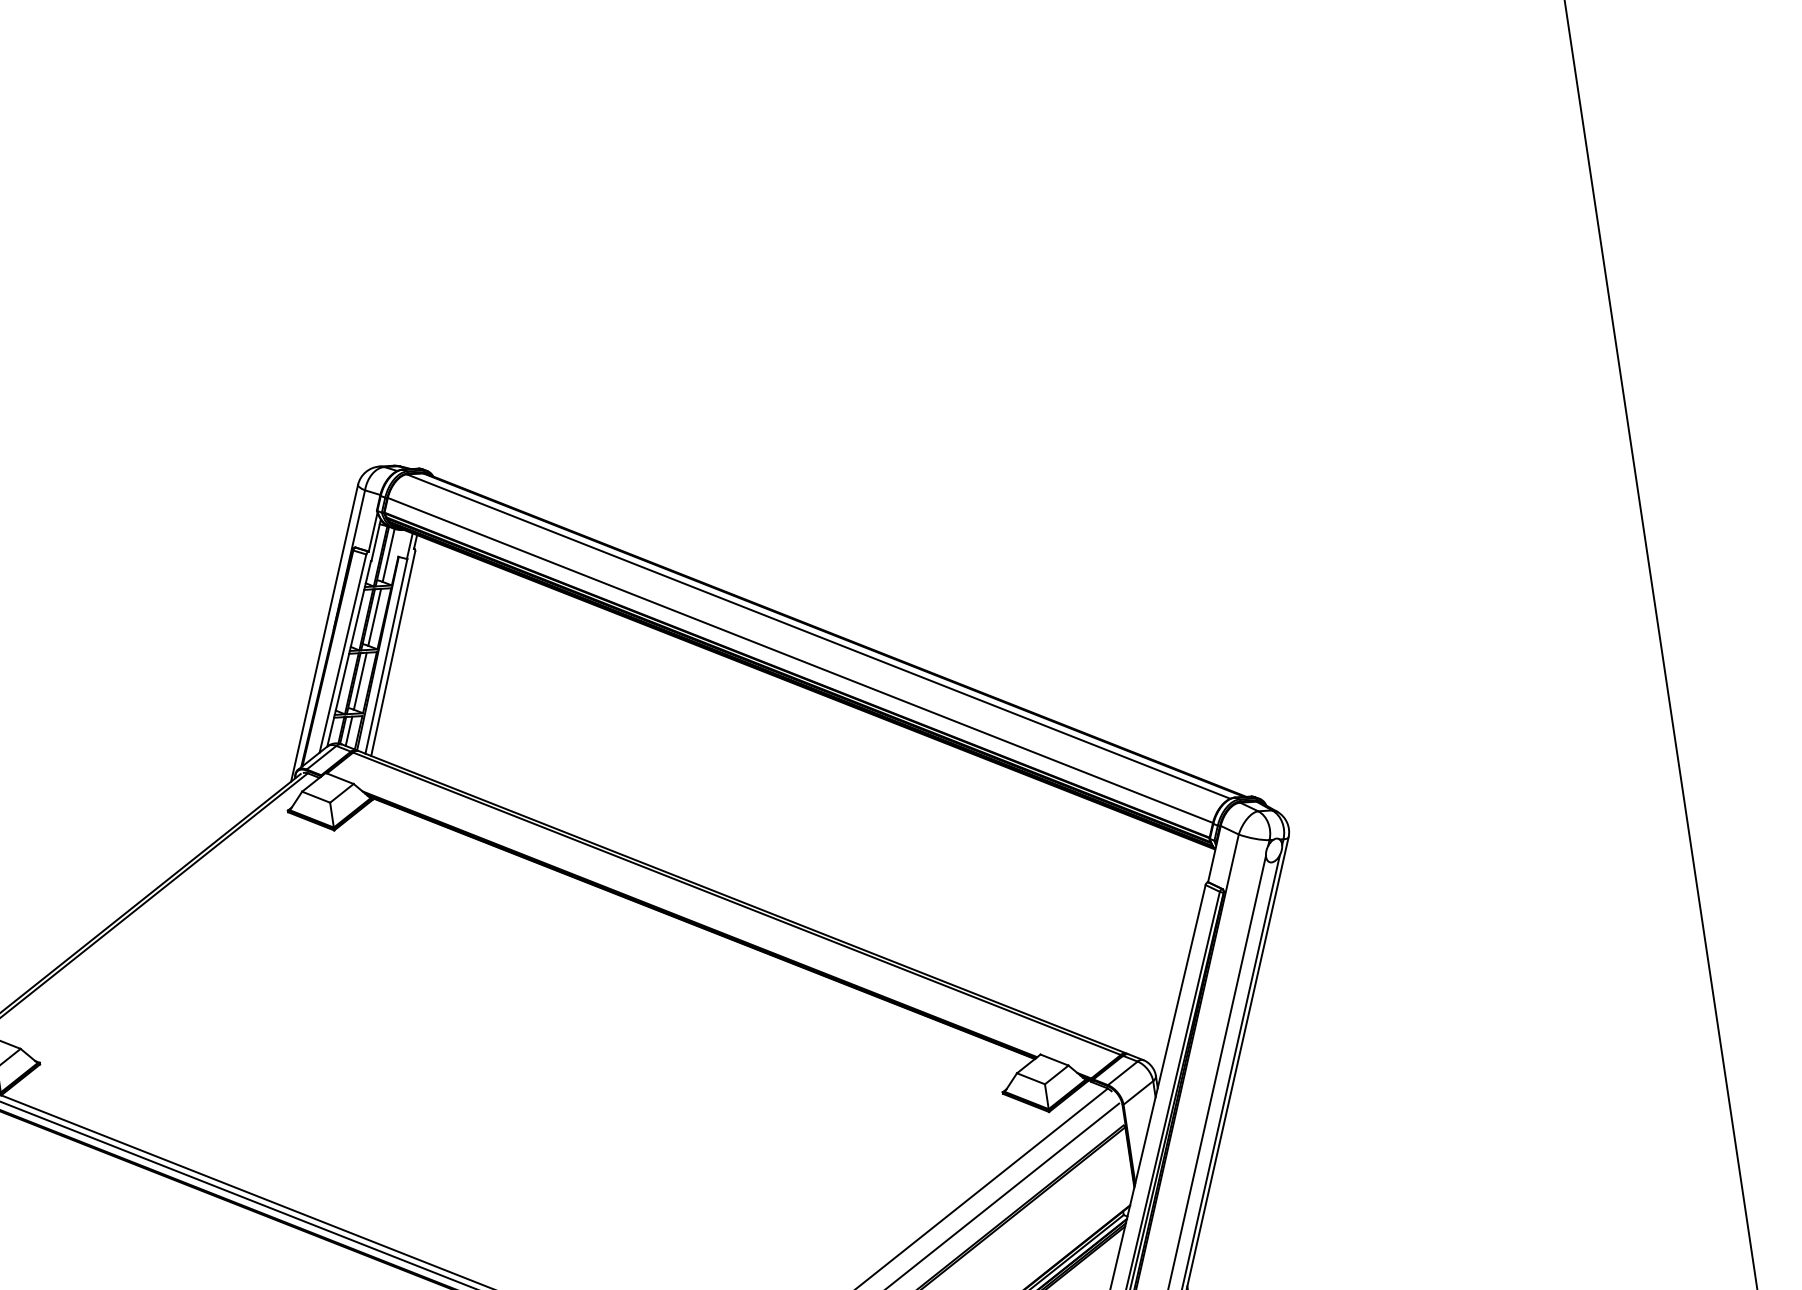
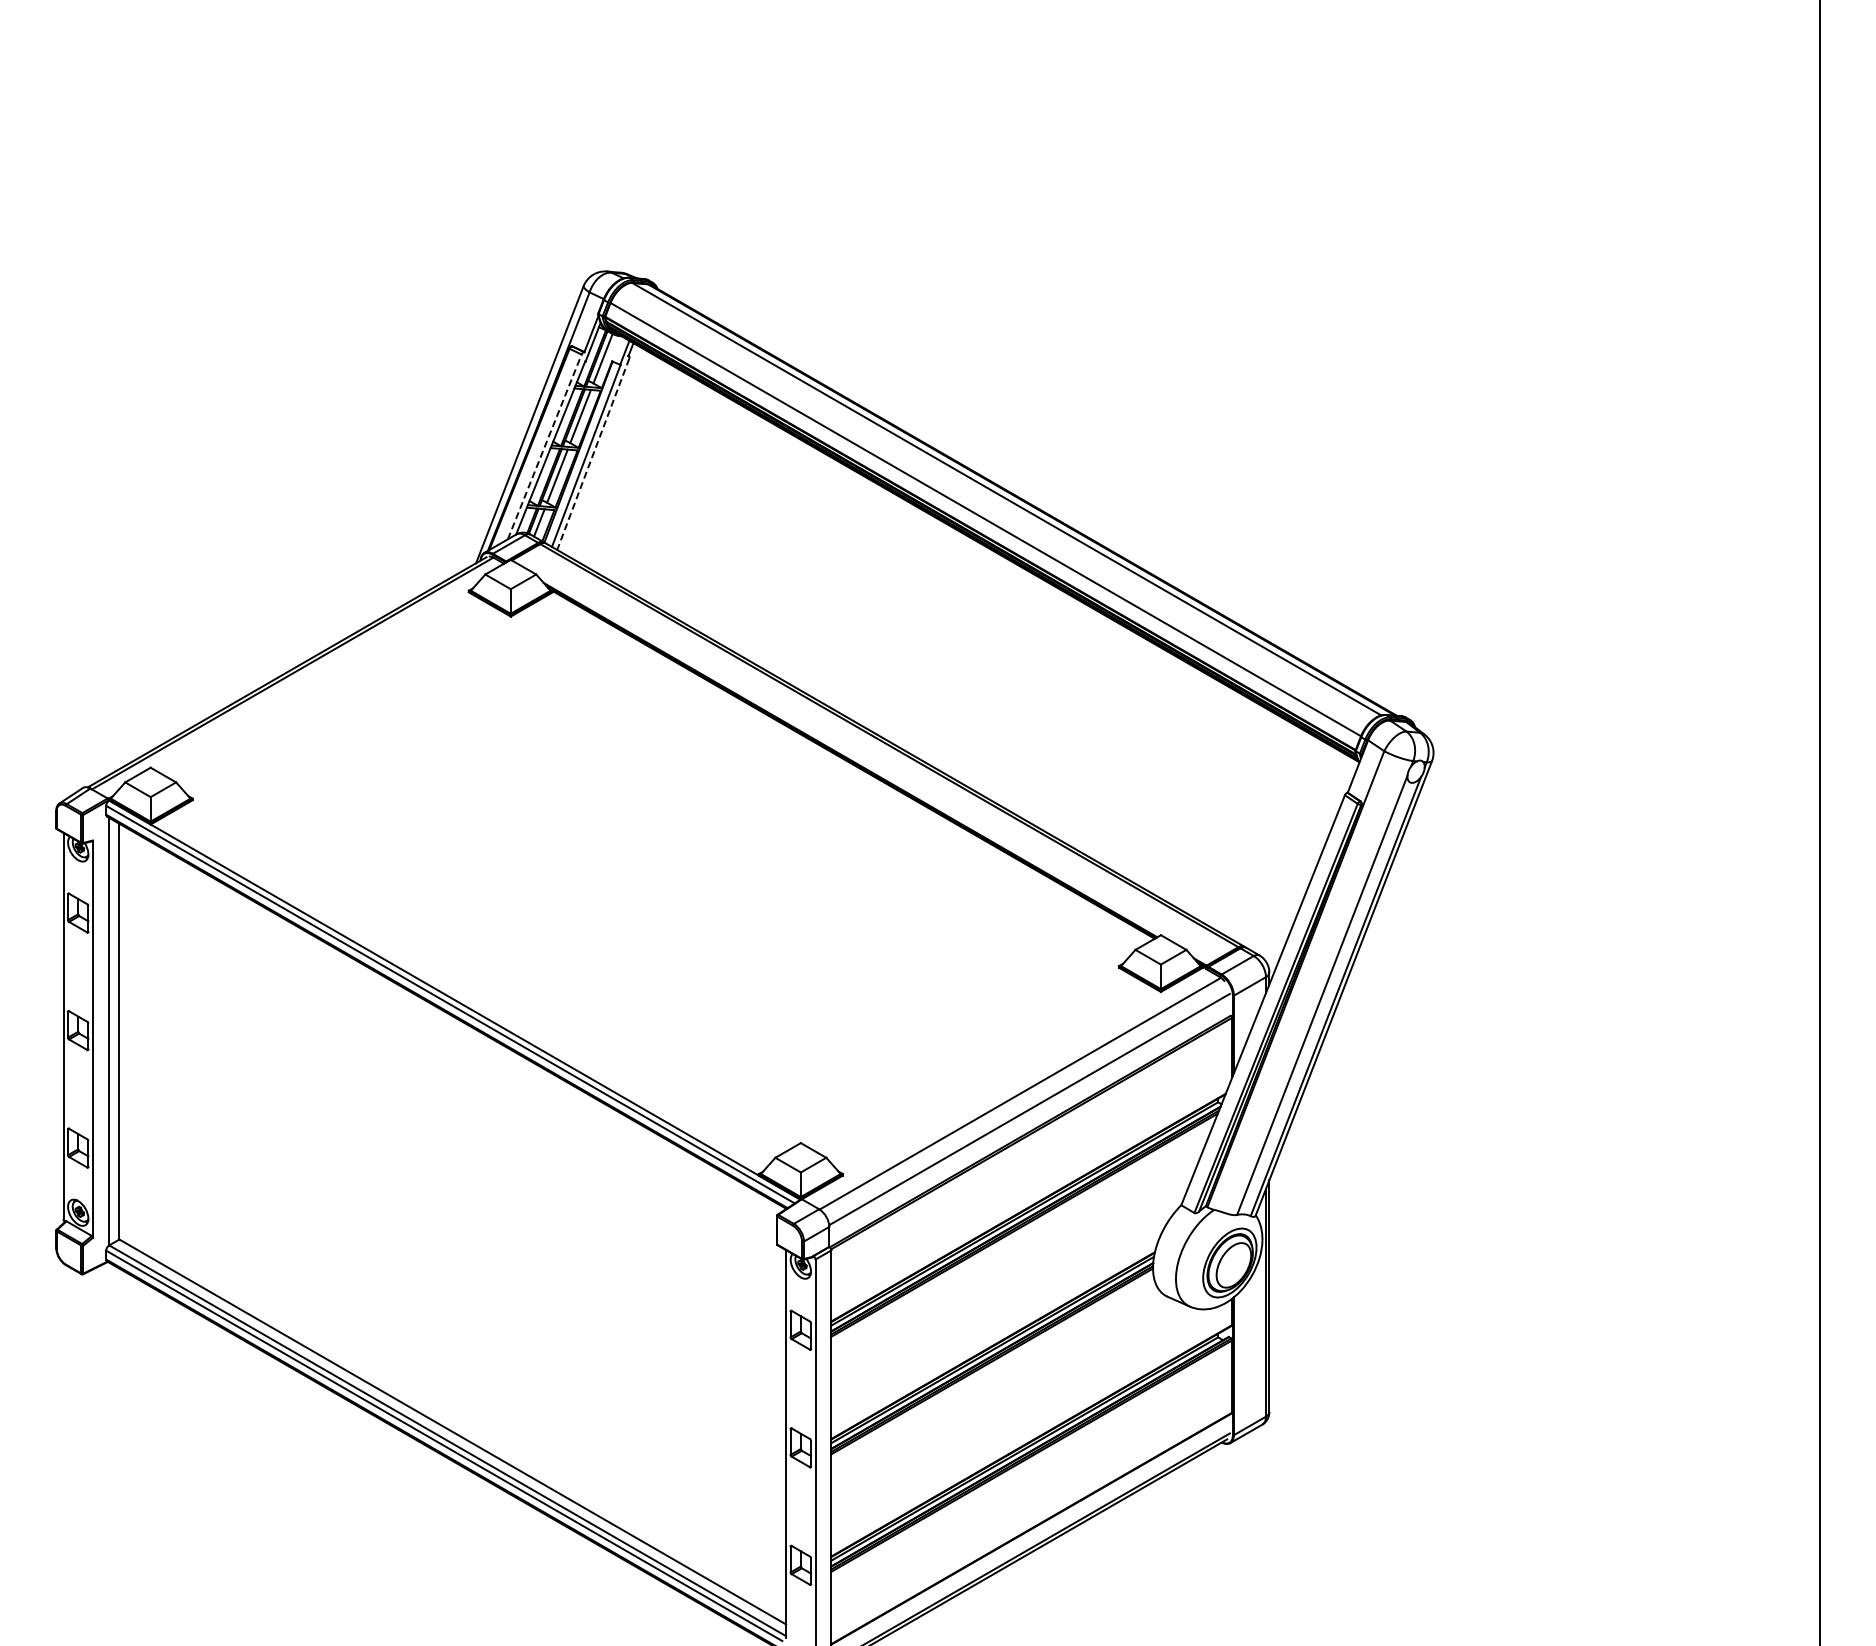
line: (342, 653) -> (544, 446), solid -> dashed
line: (393, 653) -> (593, 454), solid -> dashed

